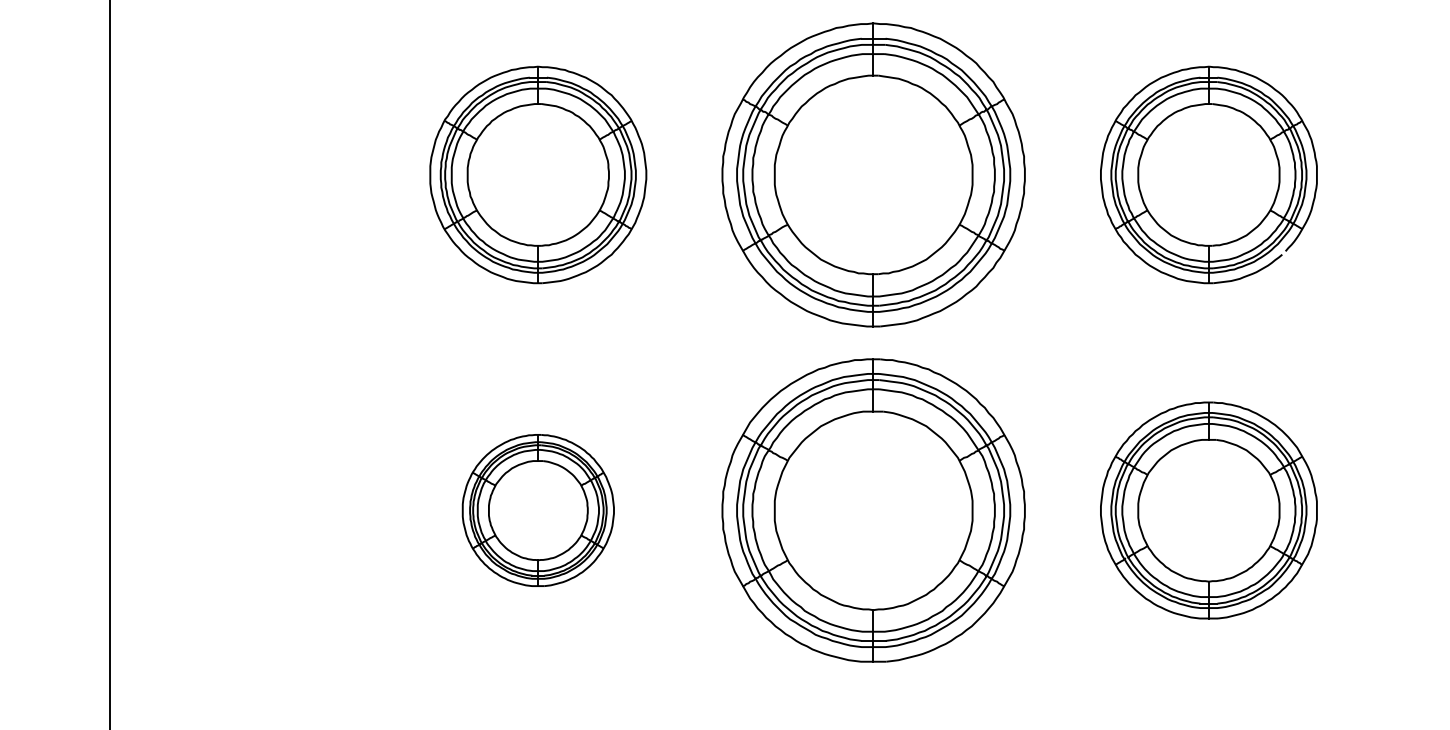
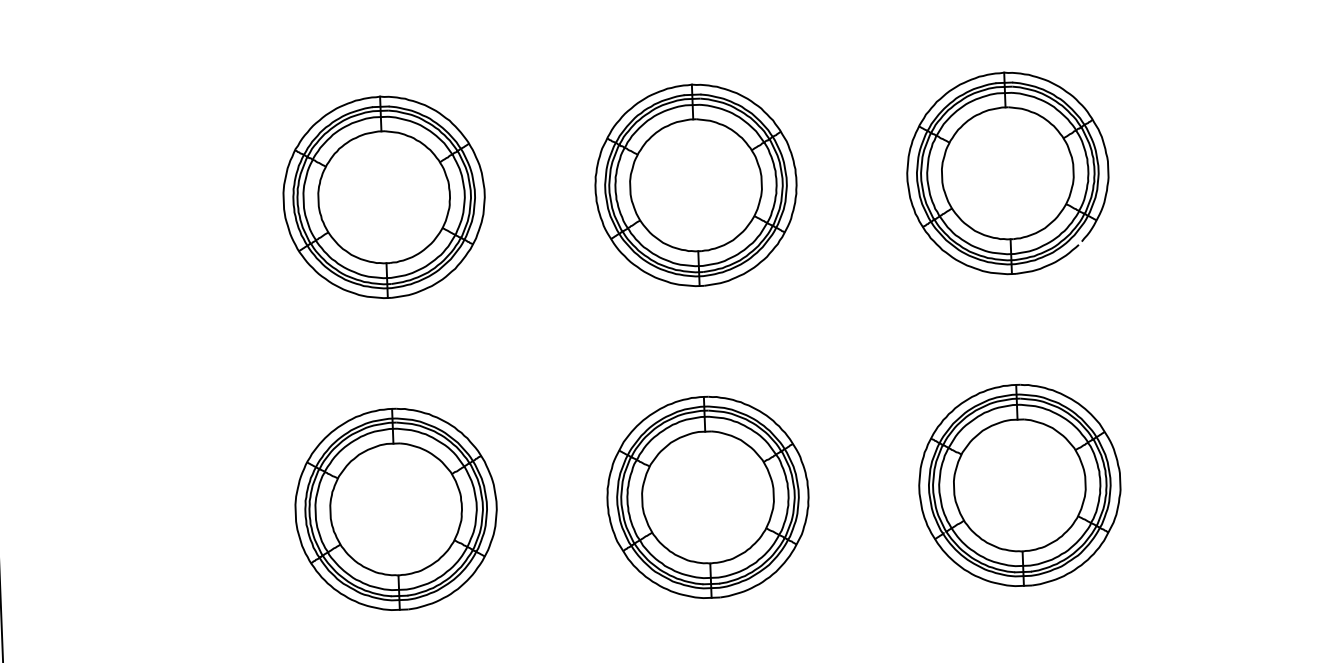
part: (873, 174) -> (695, 184), size x0.71
part: (538, 510) -> (396, 509), size x1.43
part: (873, 510) -> (707, 497), size x0.71

